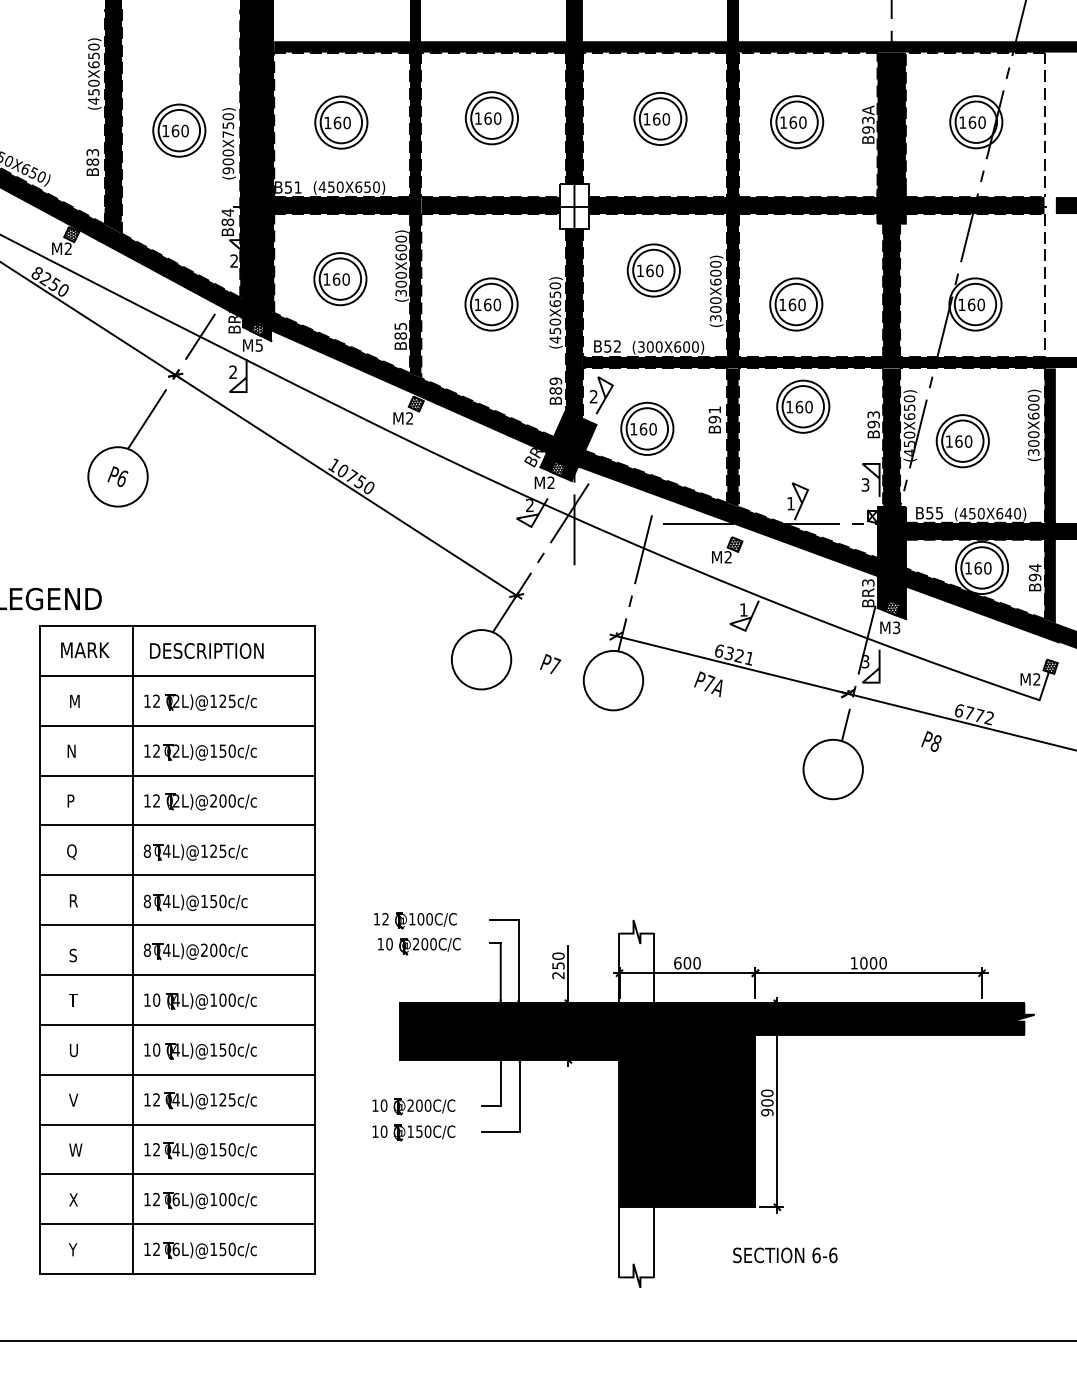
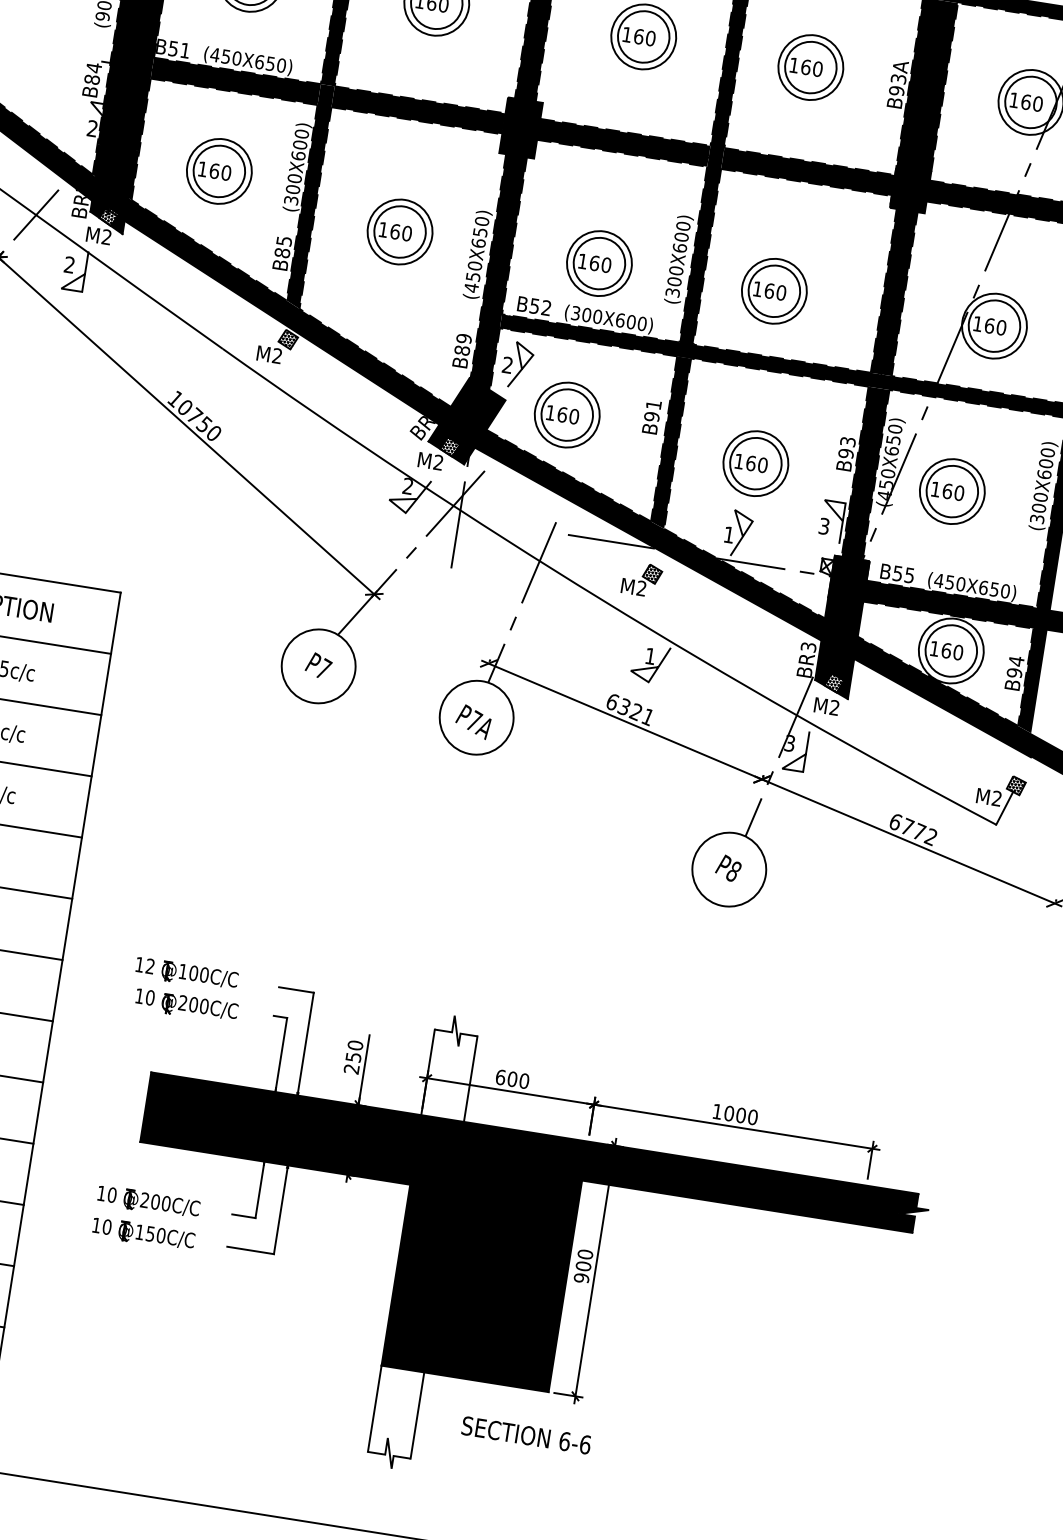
fill: (574, 206) -> (521, 127), added
part: (653, 270) -> (599, 263), moved
text: (258, 345) -> (105, 237), M5 -> M2
part: (803, 406) -> (756, 463), moved
text: (1008, 513) -> (994, 589), (450X640) -> (450X650)
text: (896, 628) -> (834, 708), M3 -> M2
text: (550, 663) -> (318, 664), moved
text: (708, 684) -> (473, 722), moved
text: (931, 741) -> (728, 868), moved
text: (785, 1255) -> (526, 1435), moved

